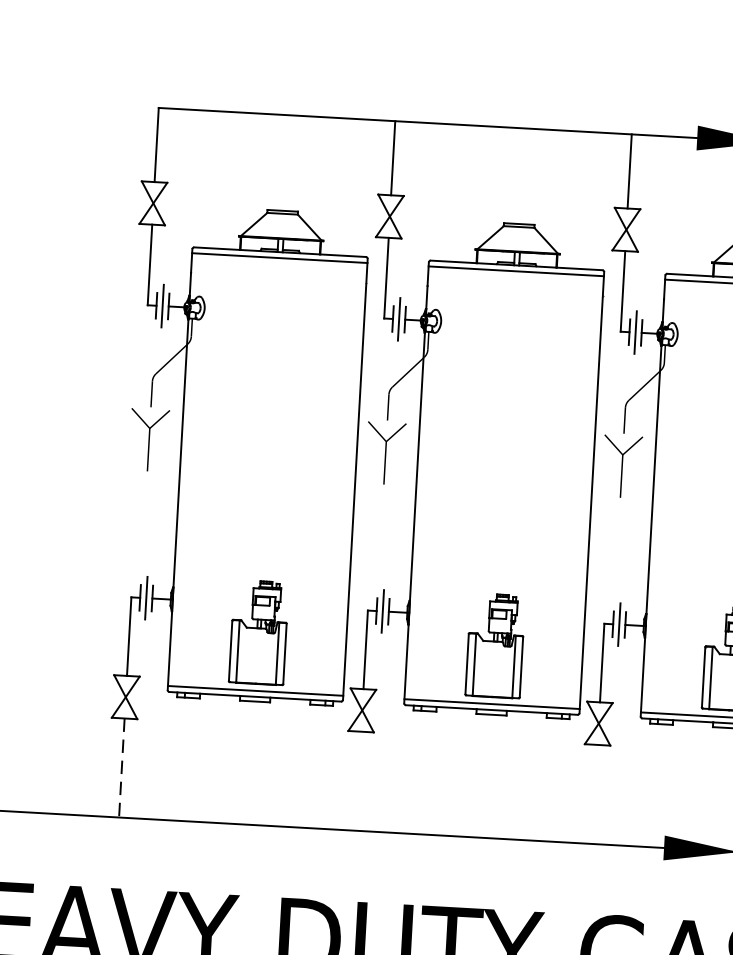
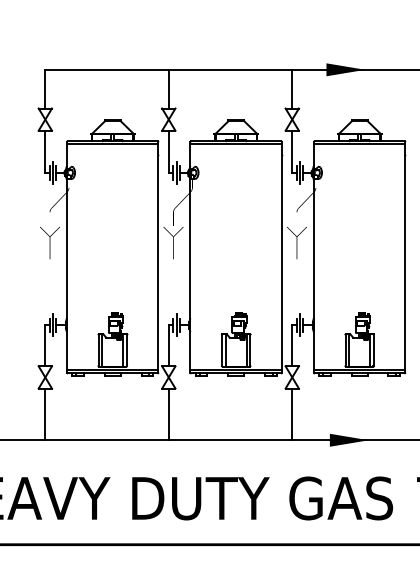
line: (122, 768) -> (45, 414), dashed -> solid
line: (357, 781) -> (168, 414), added
line: (595, 794) -> (292, 414), added

